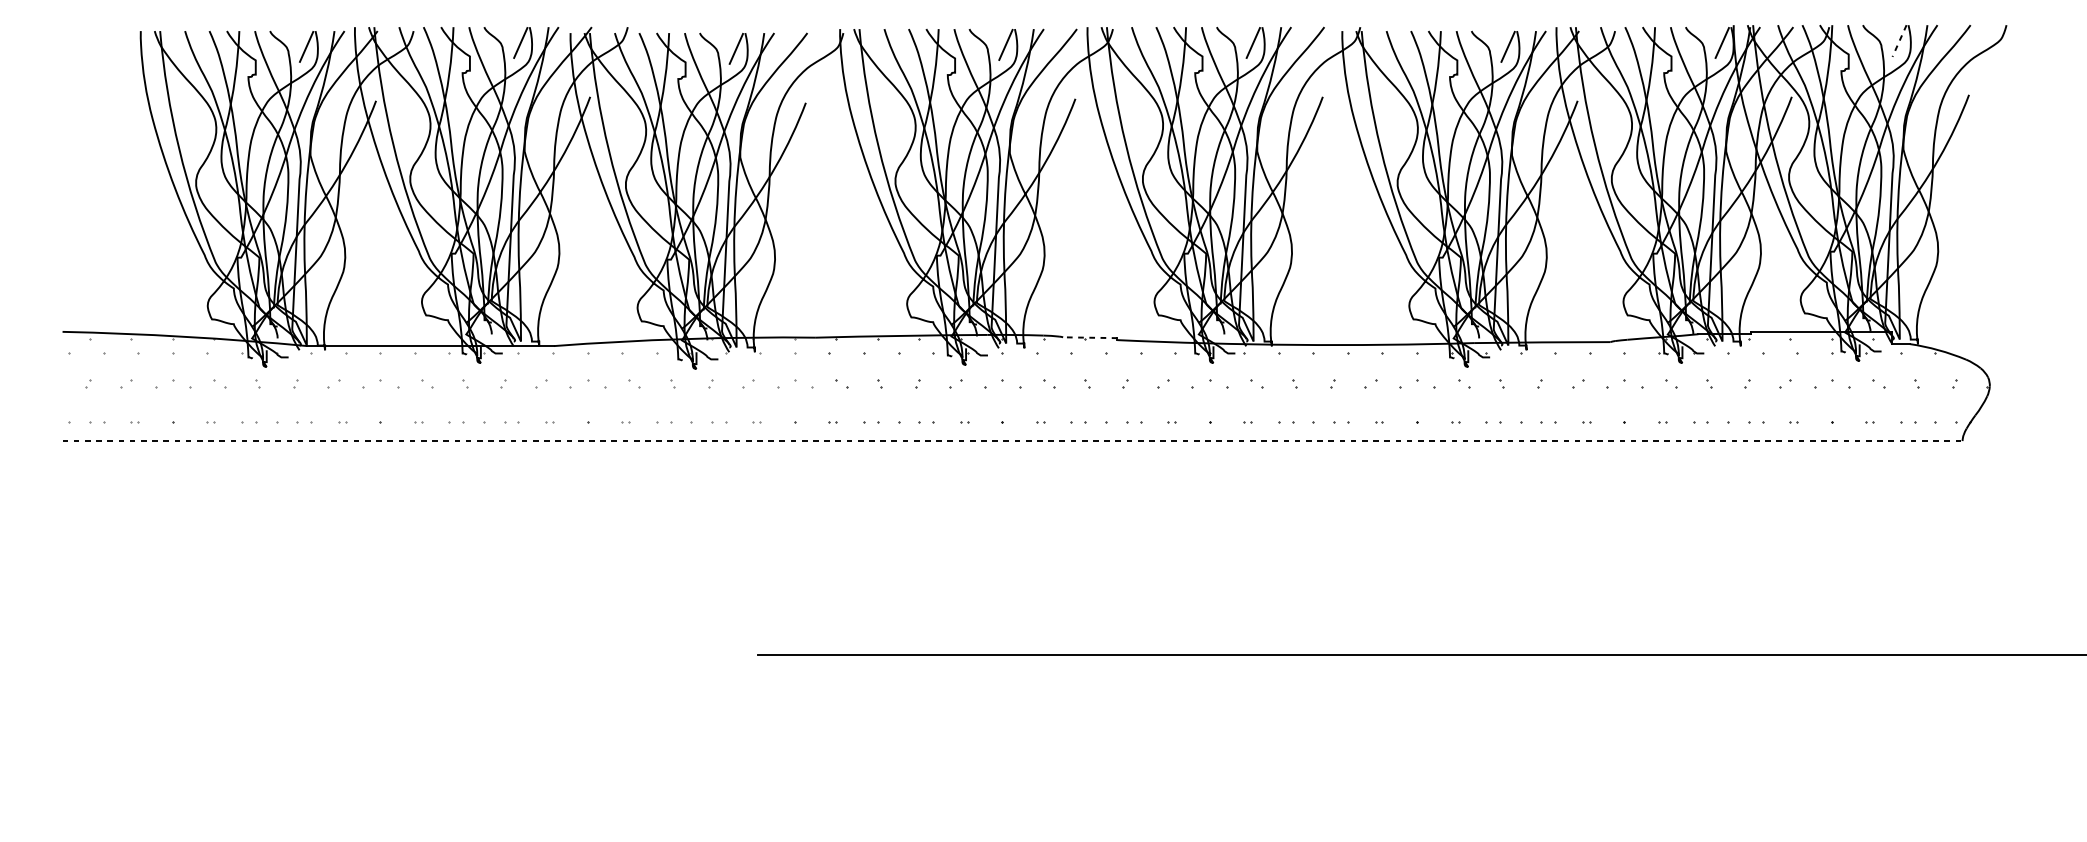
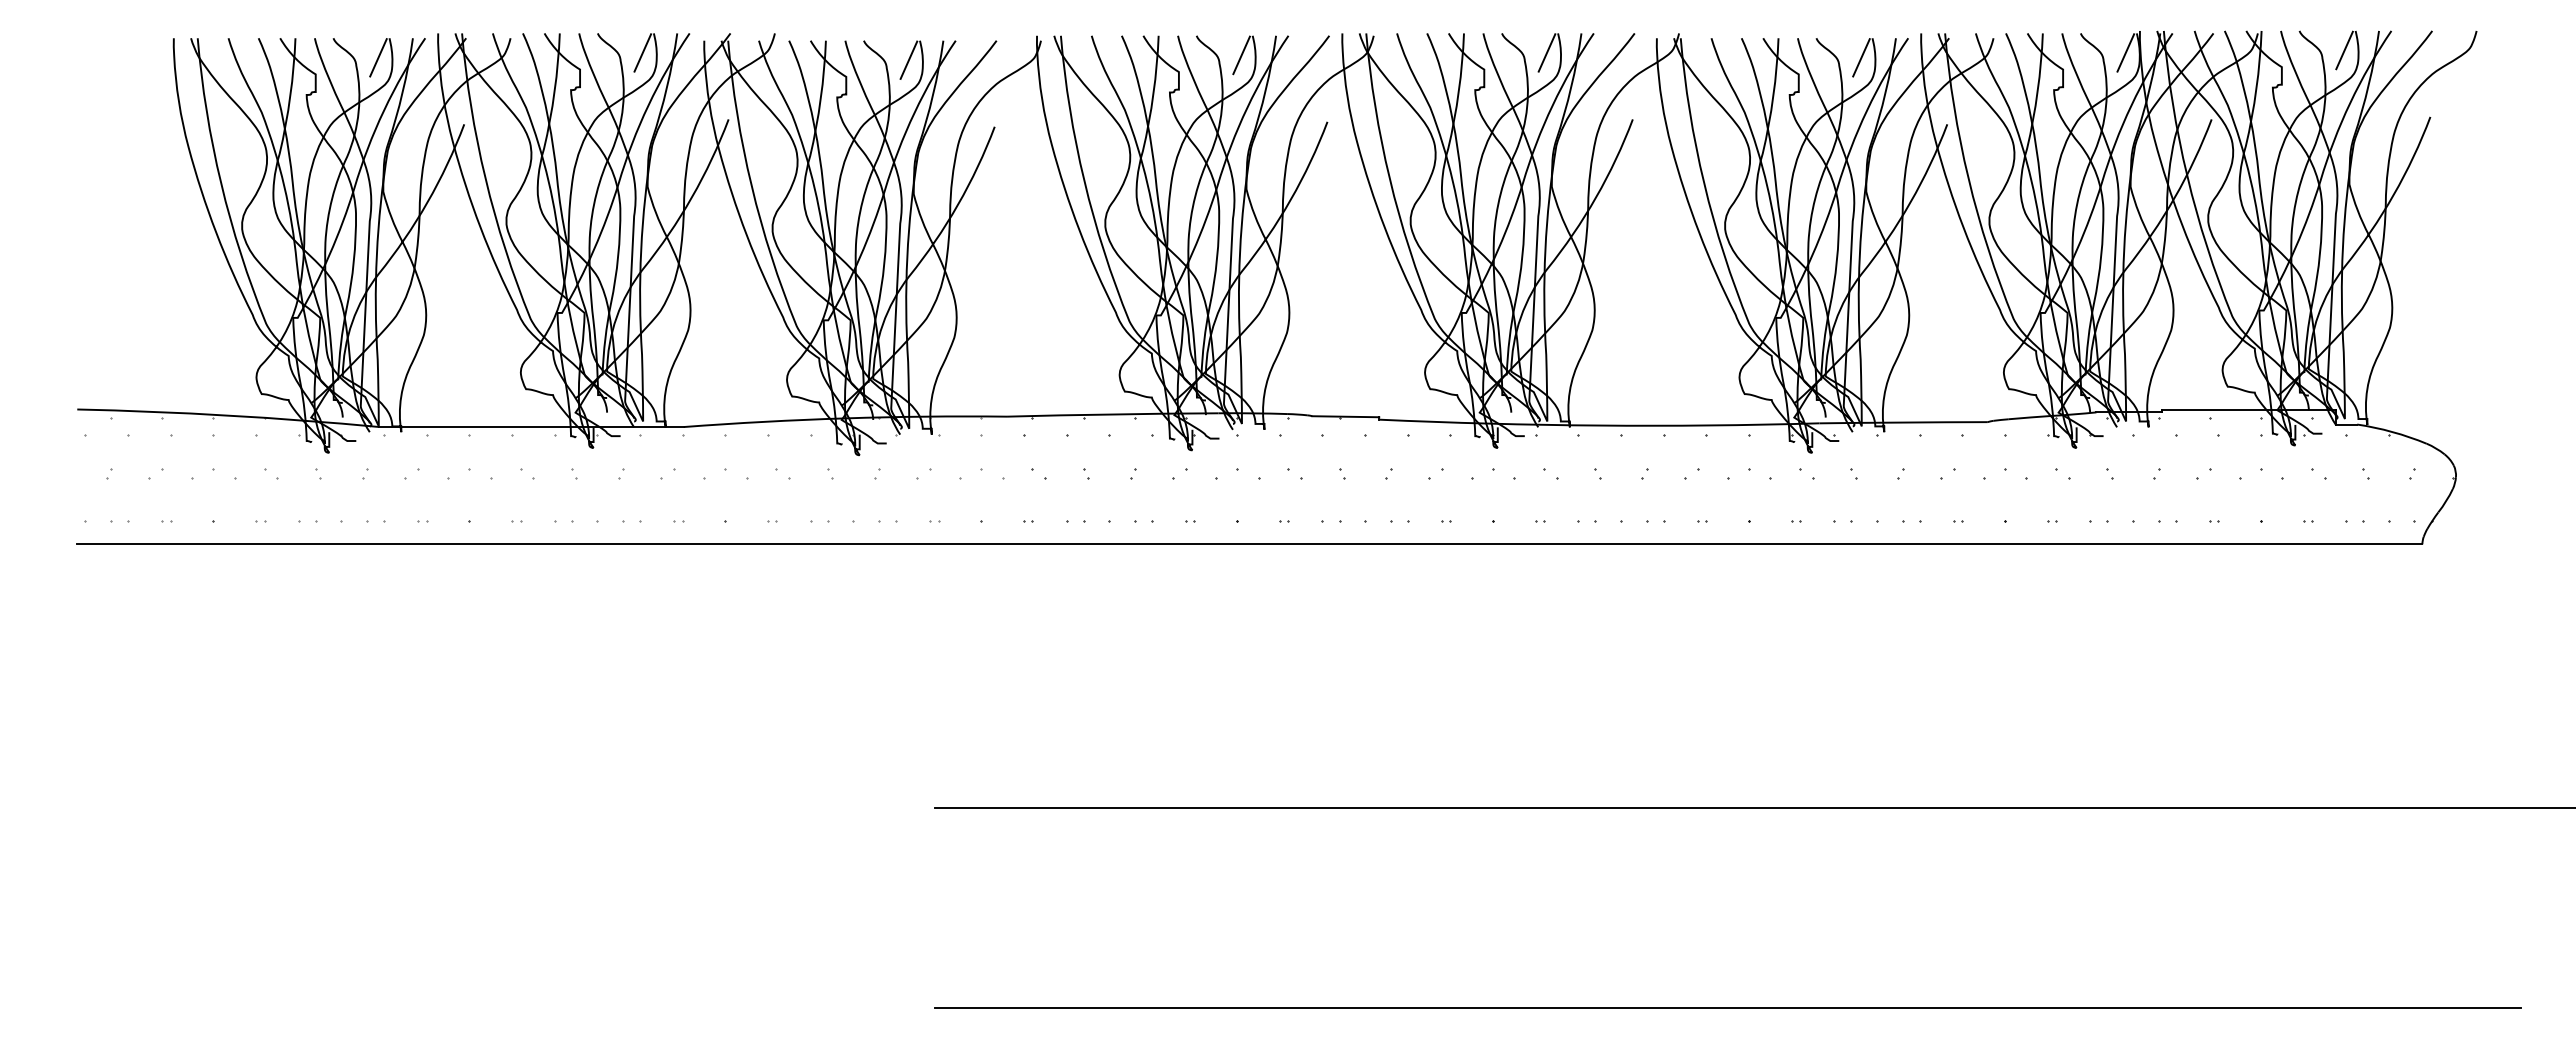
line: (1899, 41) -> (2344, 50), dashed -> solid
line: (1090, 337) -> (1345, 416), dashed -> solid
line: (1012, 441) -> (1249, 544), dashed -> solid
line: (1399, 817) -> (1727, 1008), added

